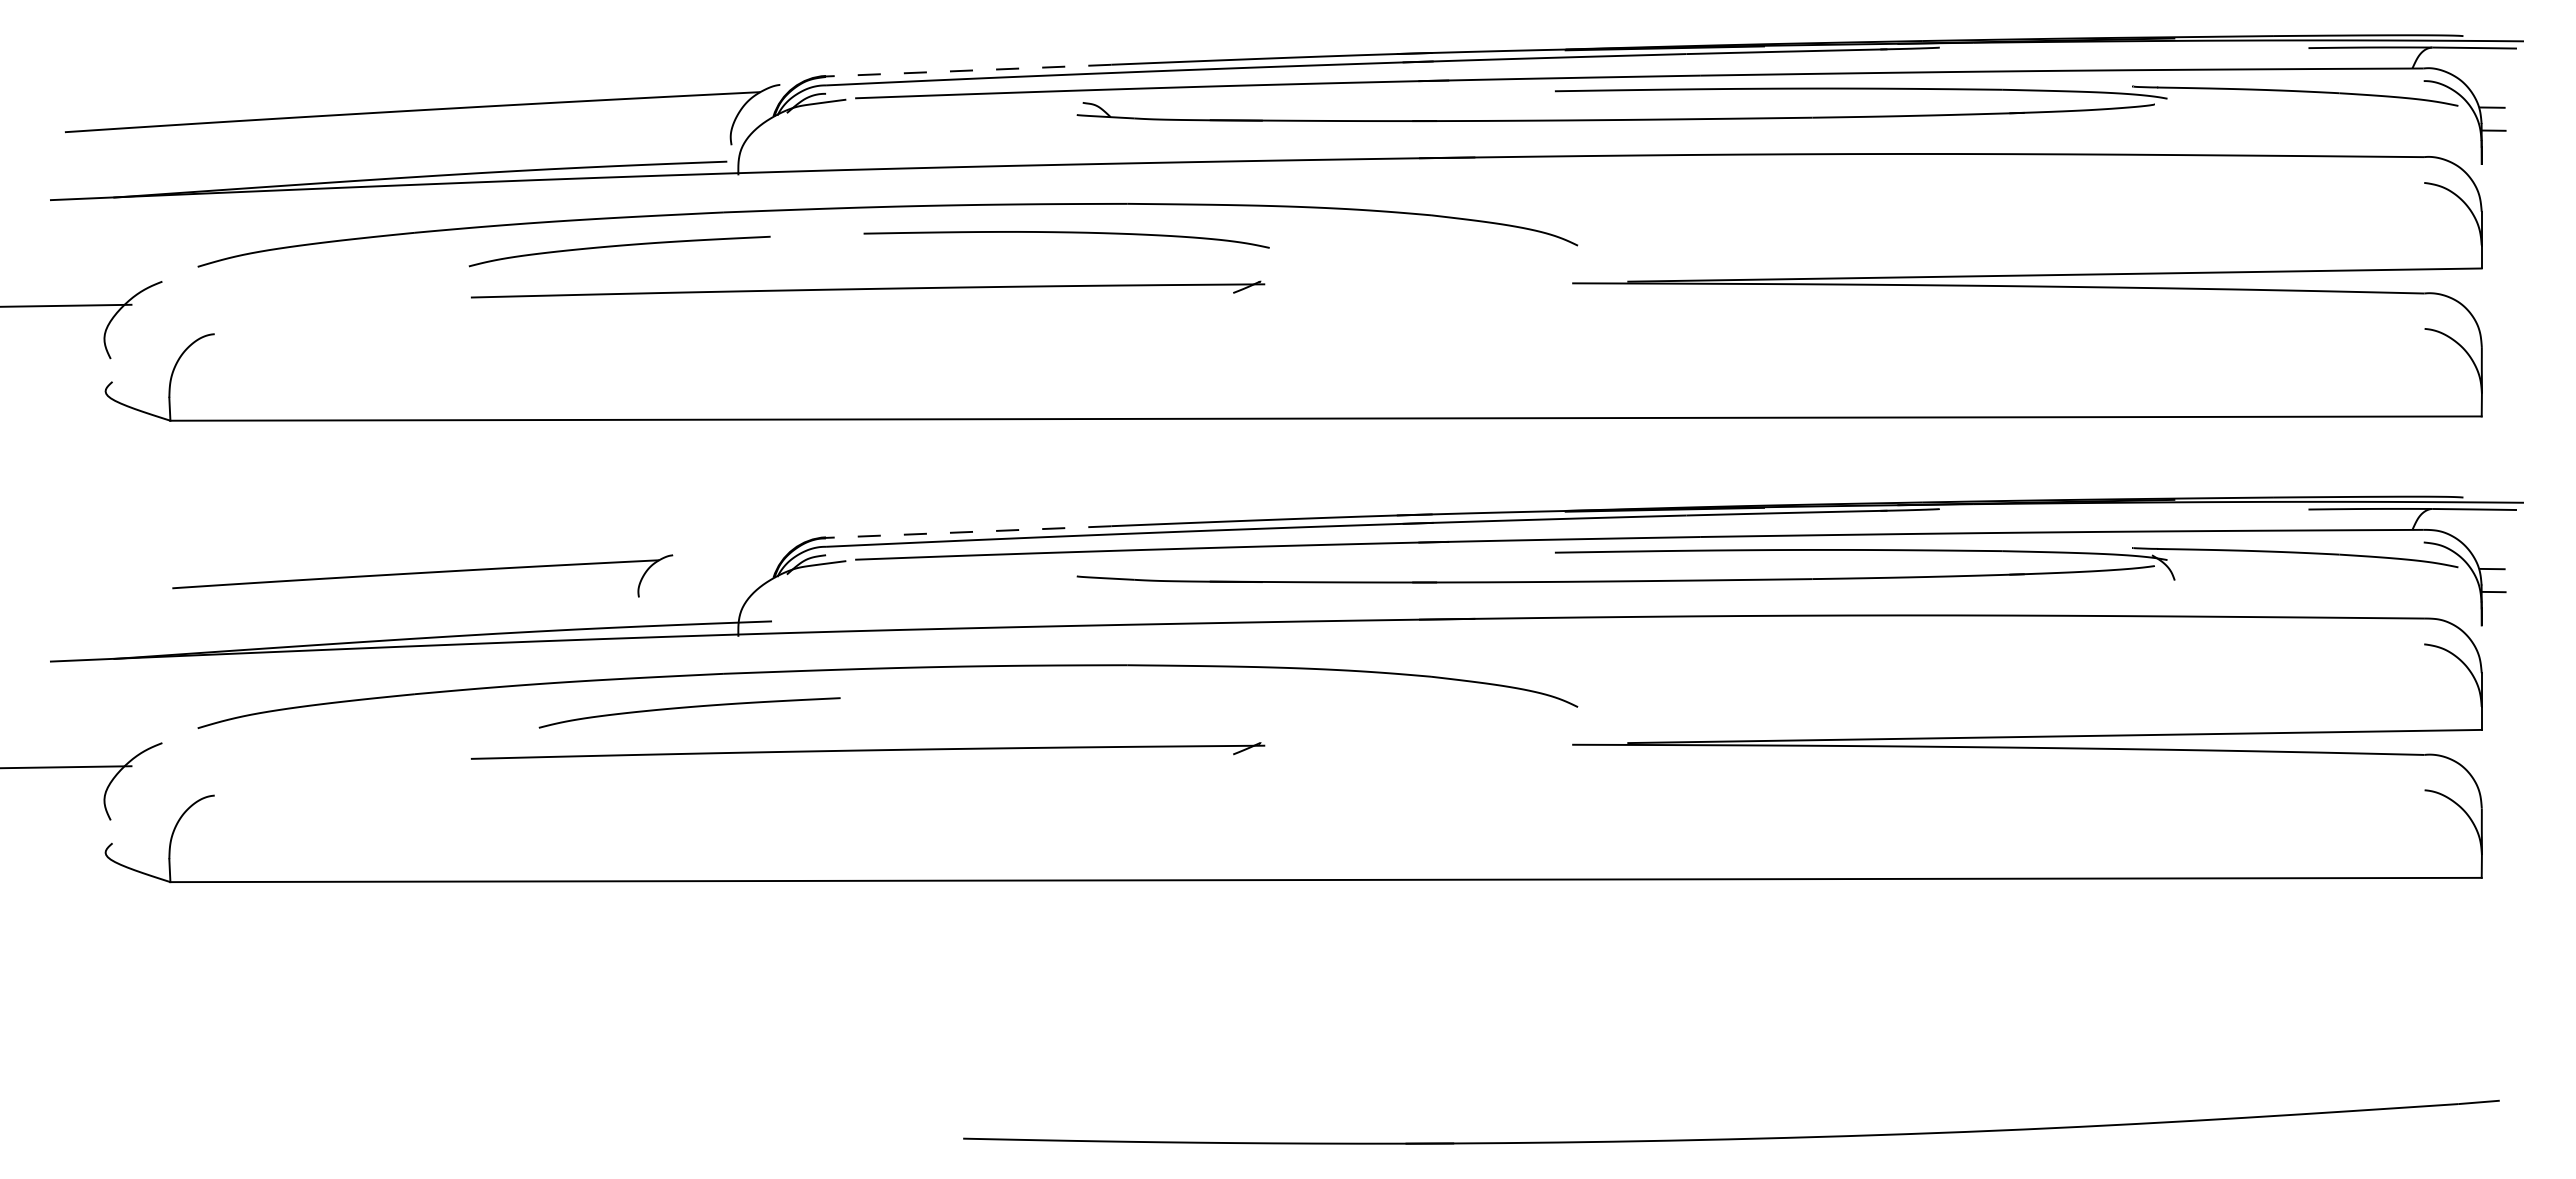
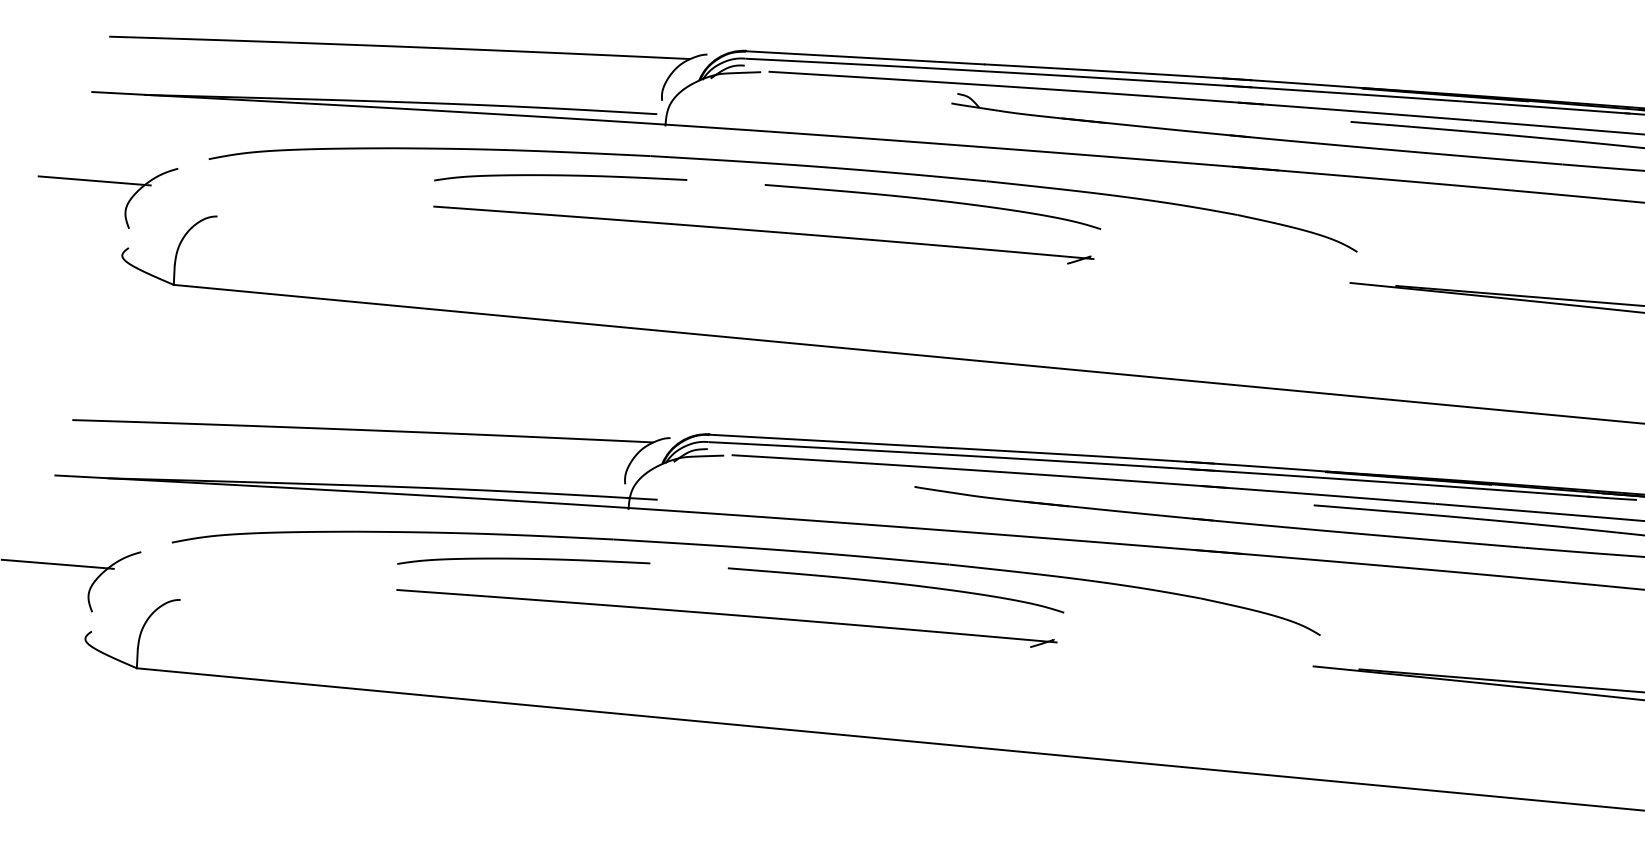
line: (968, 70) -> (864, 57), dashed -> solid
line: (968, 532) -> (828, 441), dashed -> solid
part: (422, 575) -> (370, 433), size x1.43
curve: (1066, 694) -> (896, 584), added
curve: (688, 708) -> (523, 559), moved

